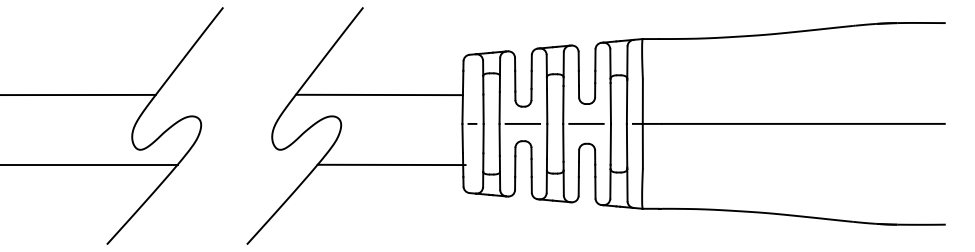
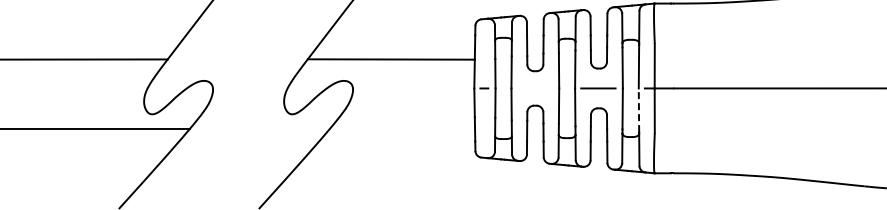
line: (522, 123) -> (534, 88), removed
line: (627, 145) -> (639, 110), solid -> dashed
line: (391, 164) -> (403, 129), removed

